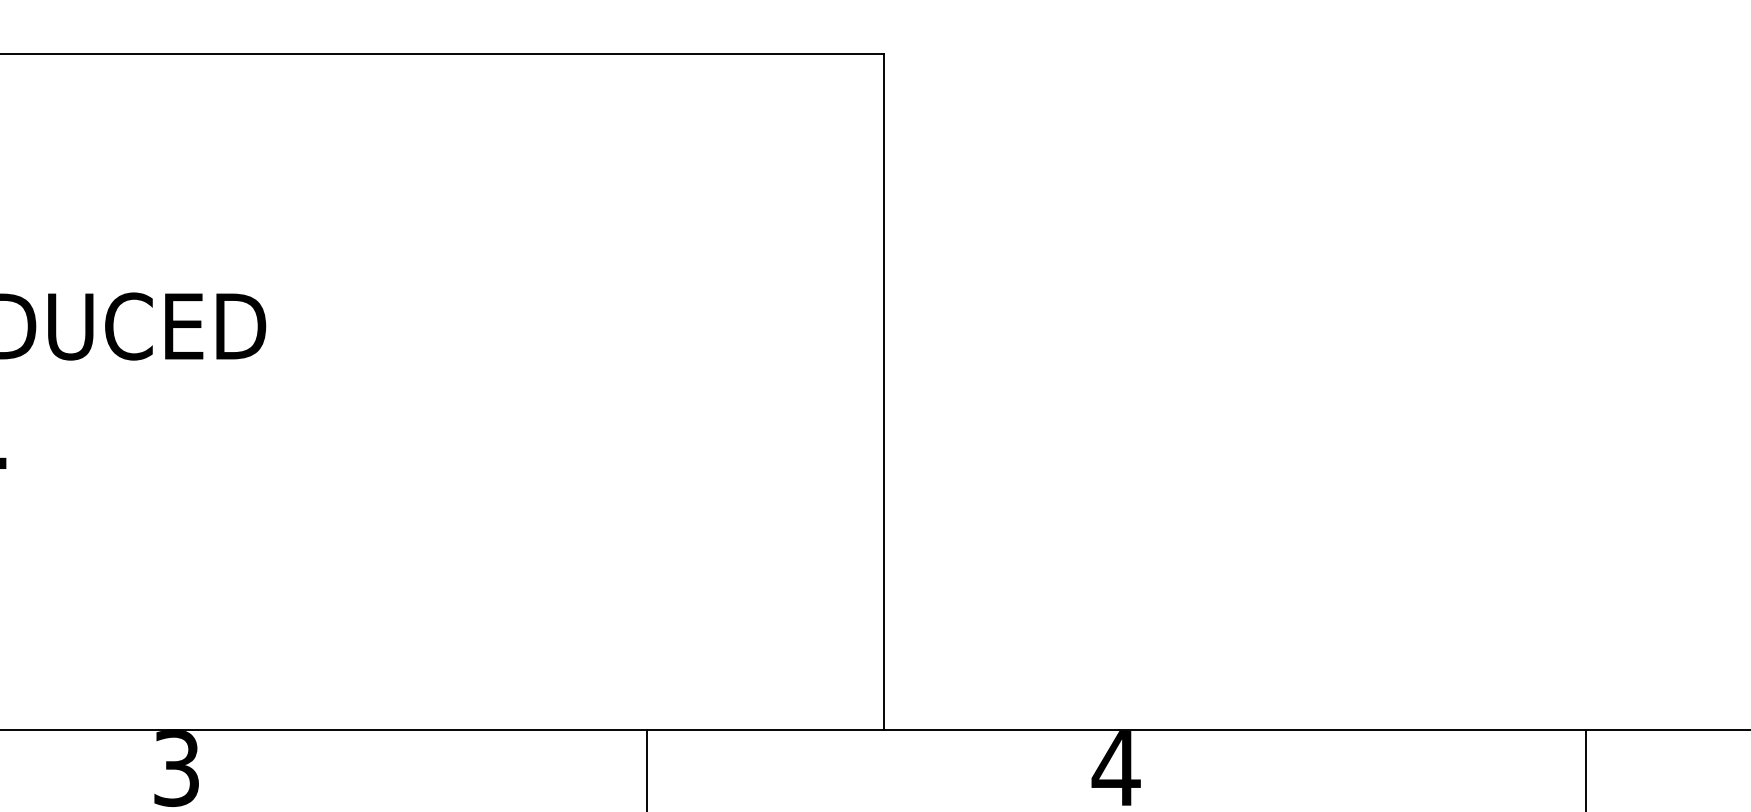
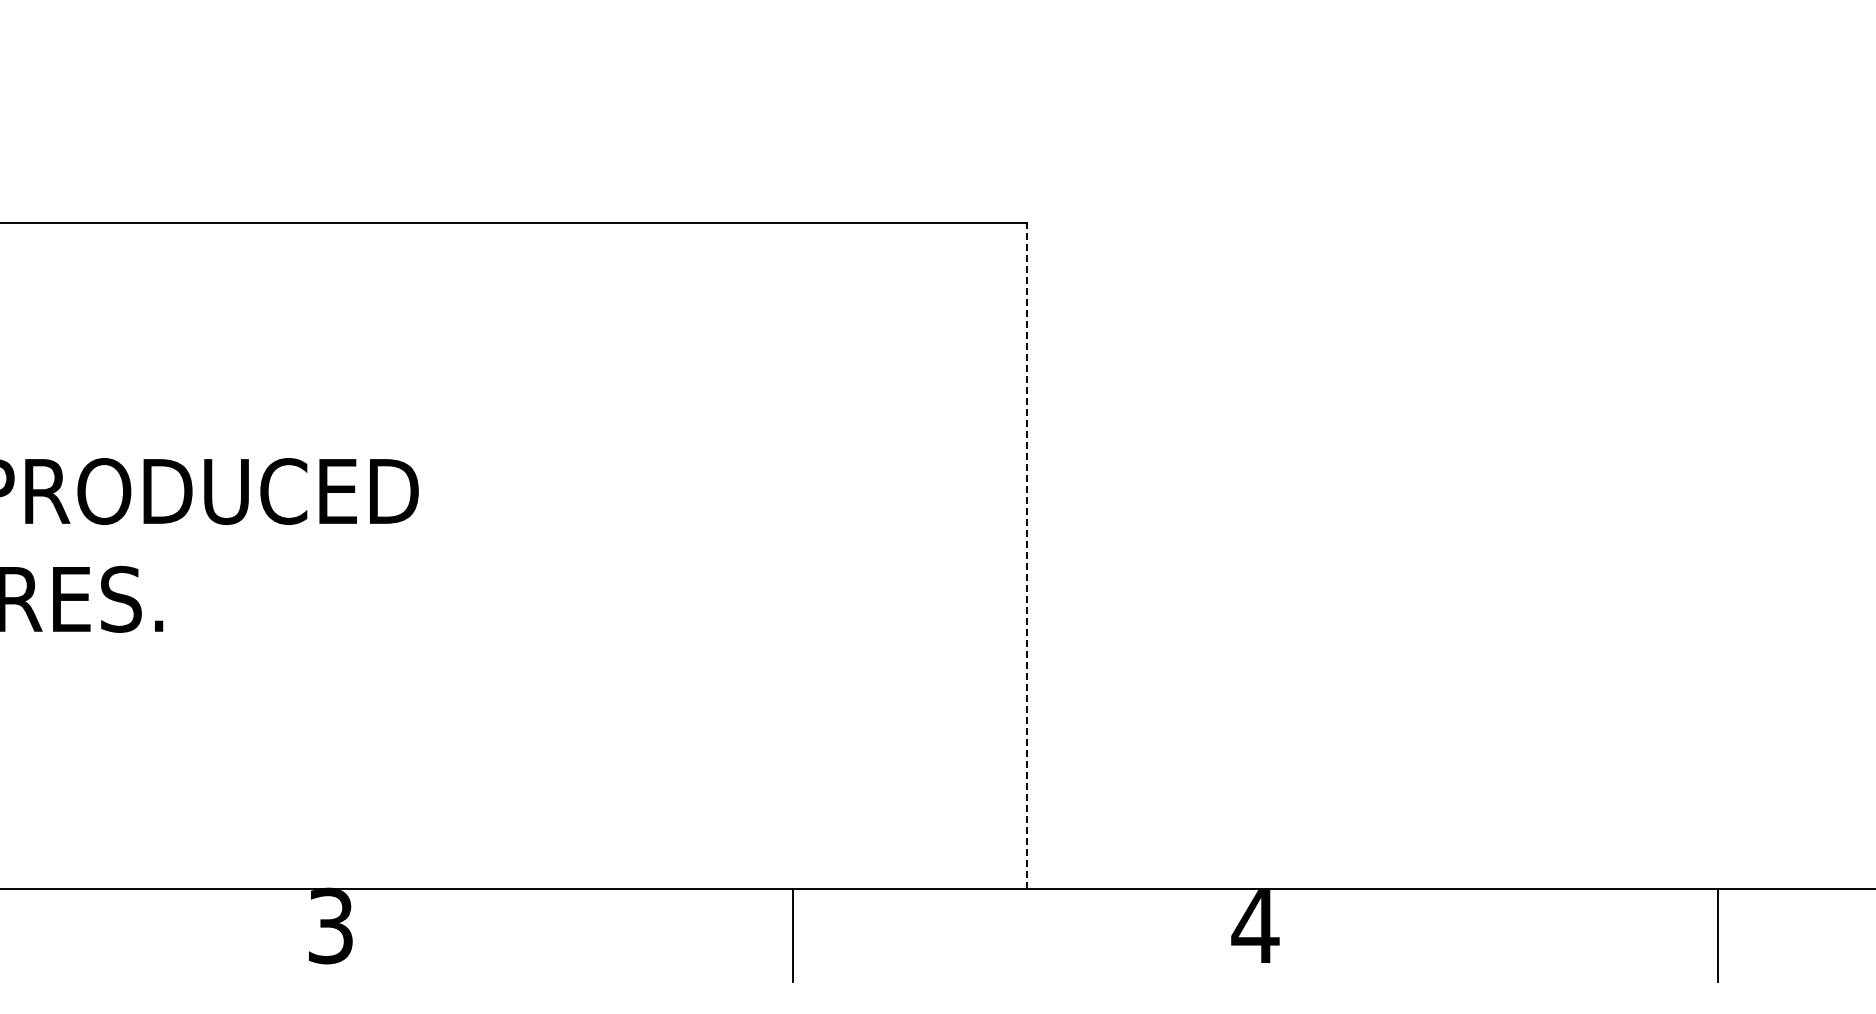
line: (883, 392) -> (1026, 556), solid -> dashed

